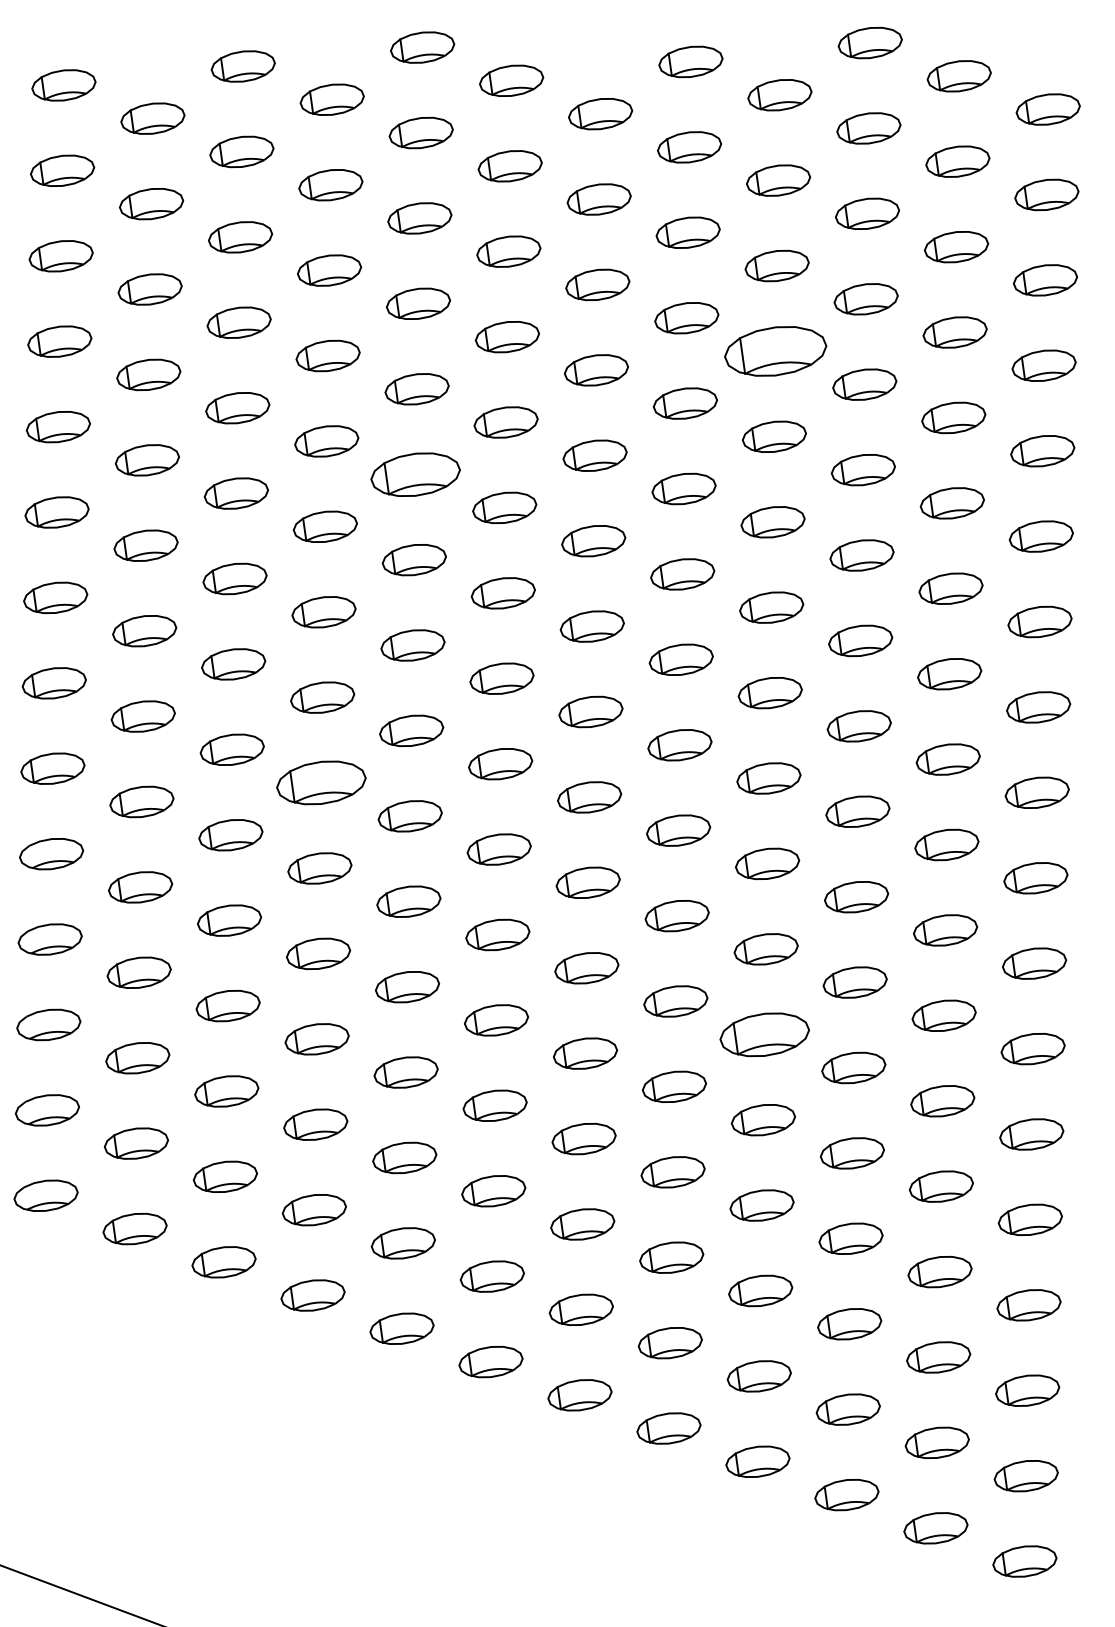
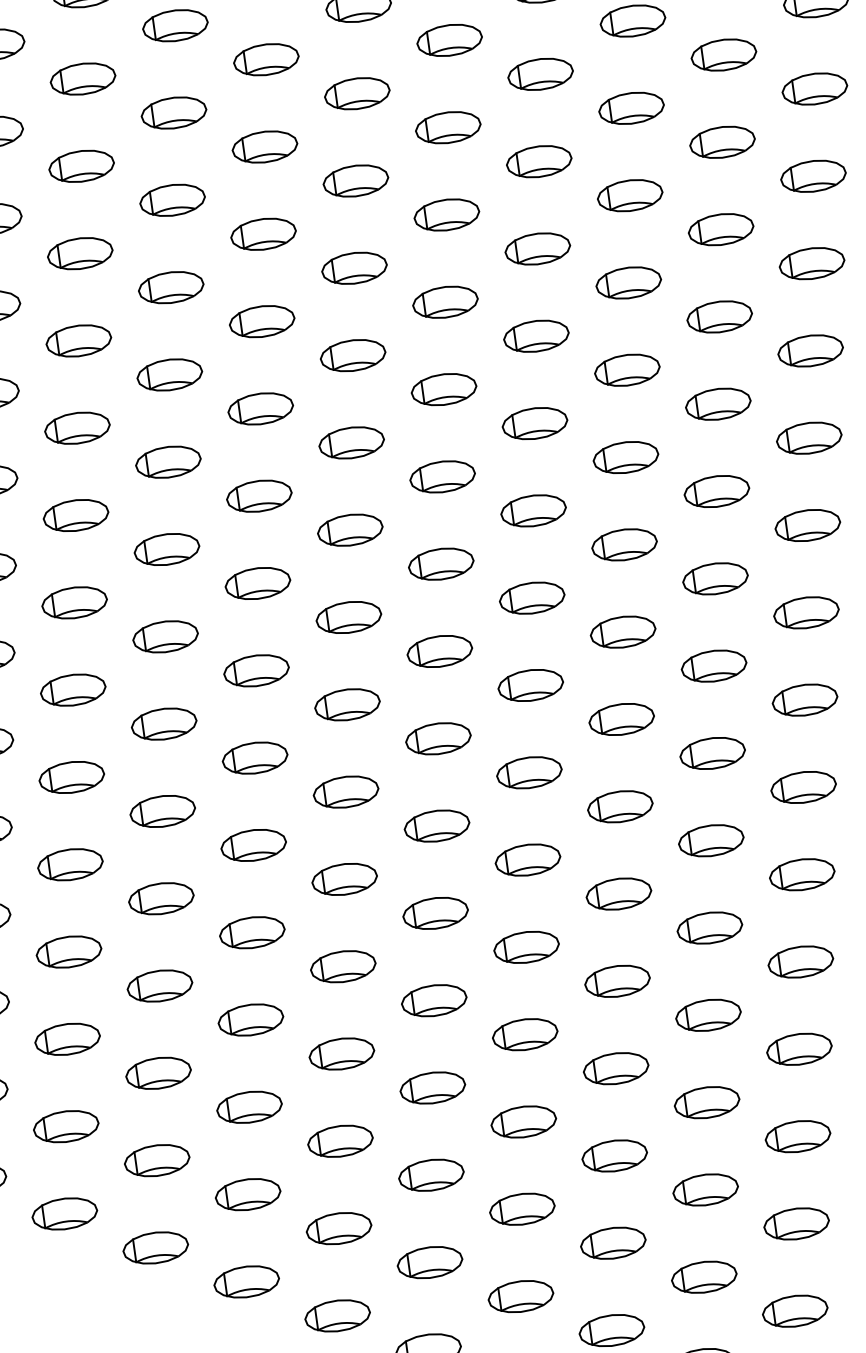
part: (775, 351) -> (537, 249), size x0.62
part: (415, 474) -> (169, 374), size x0.71
part: (320, 783) -> (72, 690), size x0.71
part: (764, 1034) -> (526, 947), size x0.71

